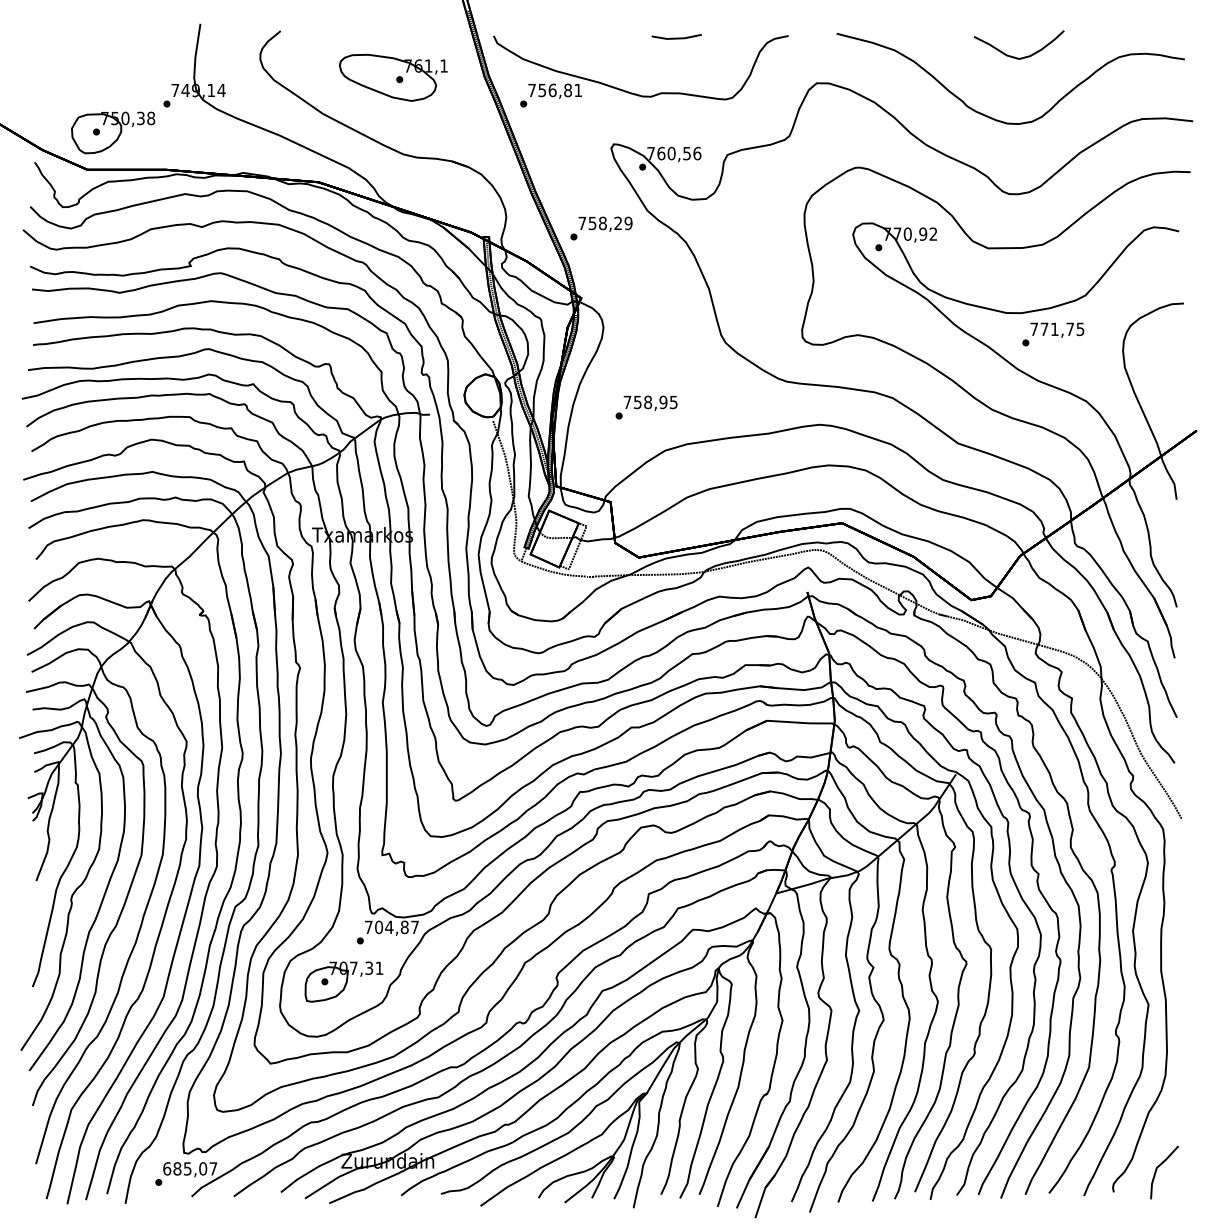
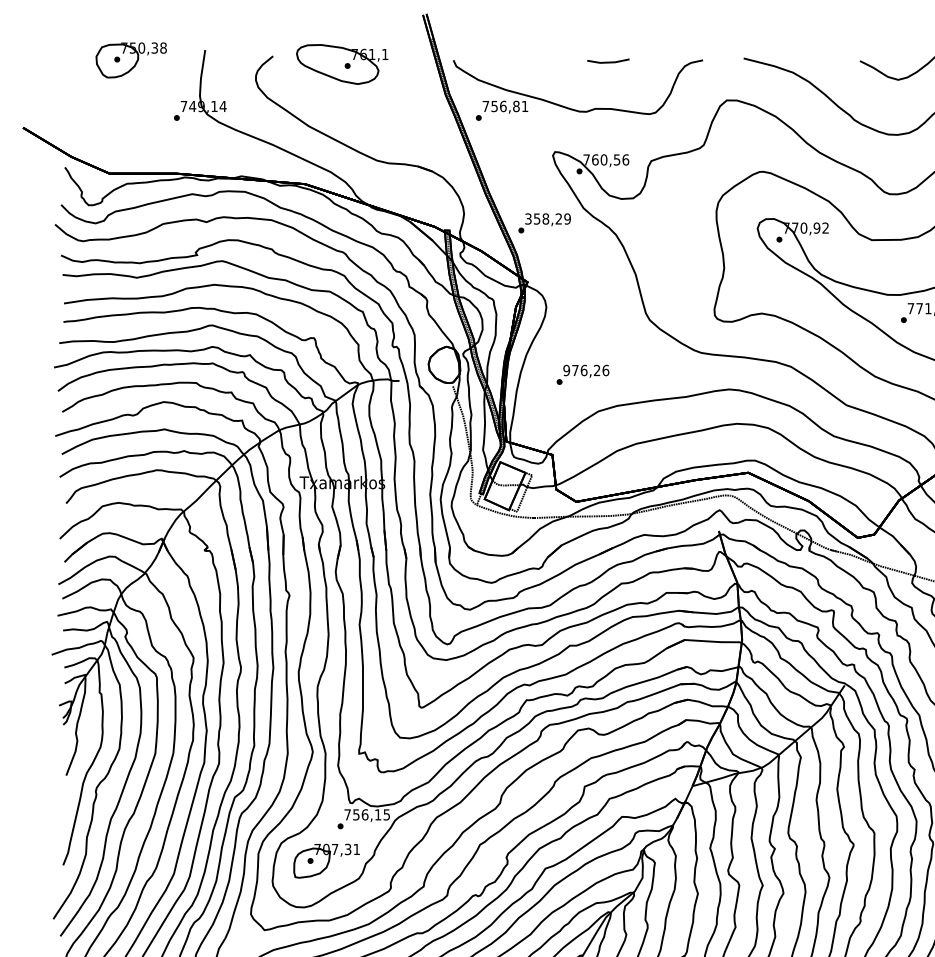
part: (393, 77) -> (342, 64), moved
part: (113, 132) -> (131, 59), moved
text: (582, 223) -> (528, 219), 758,29 -> 358,29
text: (650, 402) -> (586, 370), 758,95 -> 976,26
text: (396, 927) -> (371, 814), 704,87 -> 756,15

